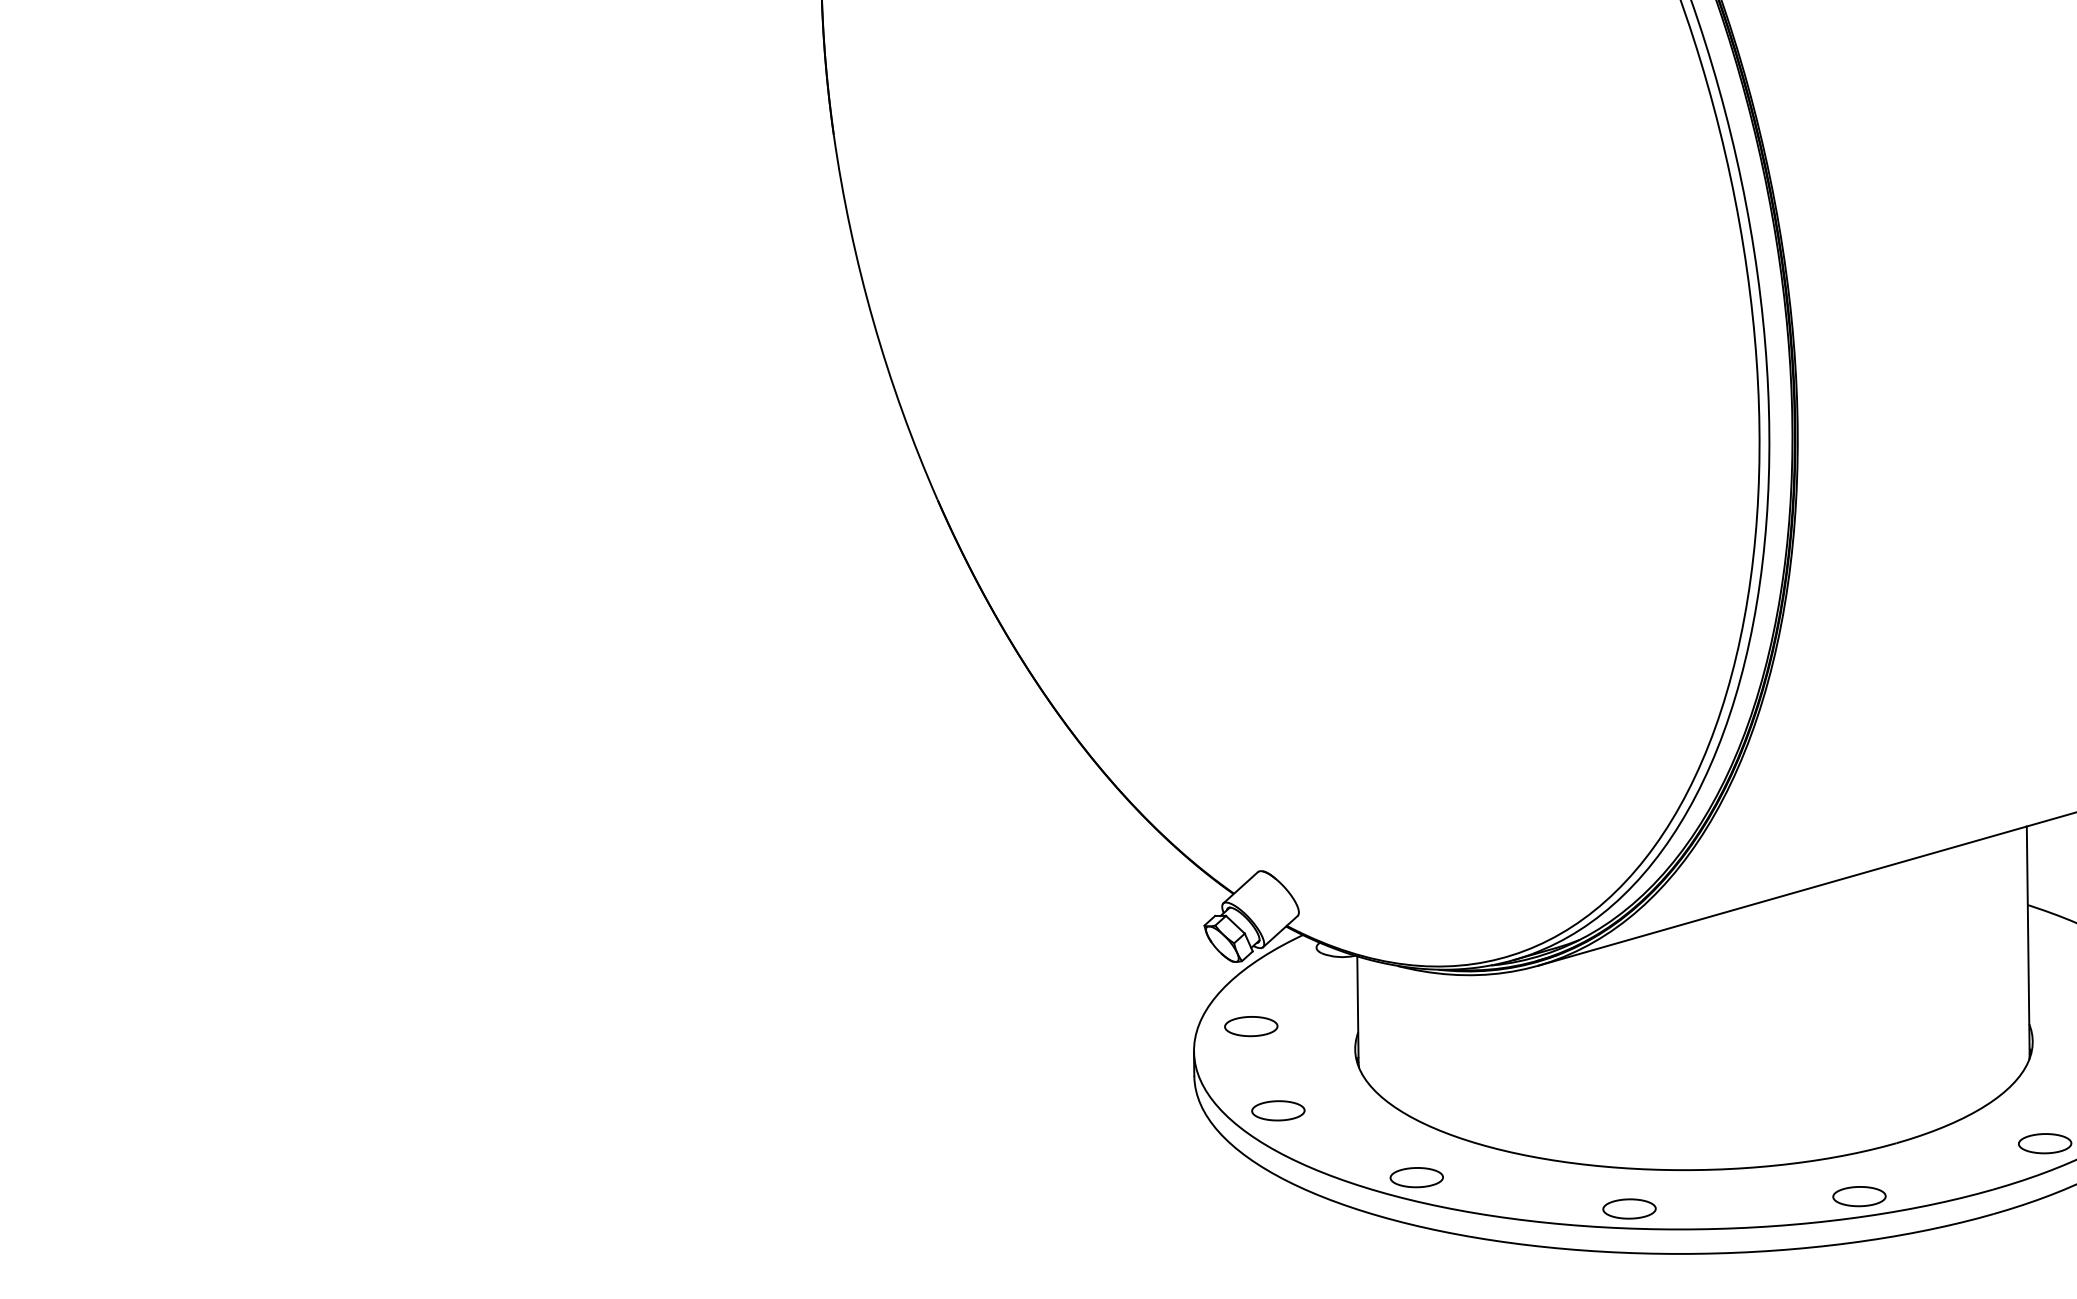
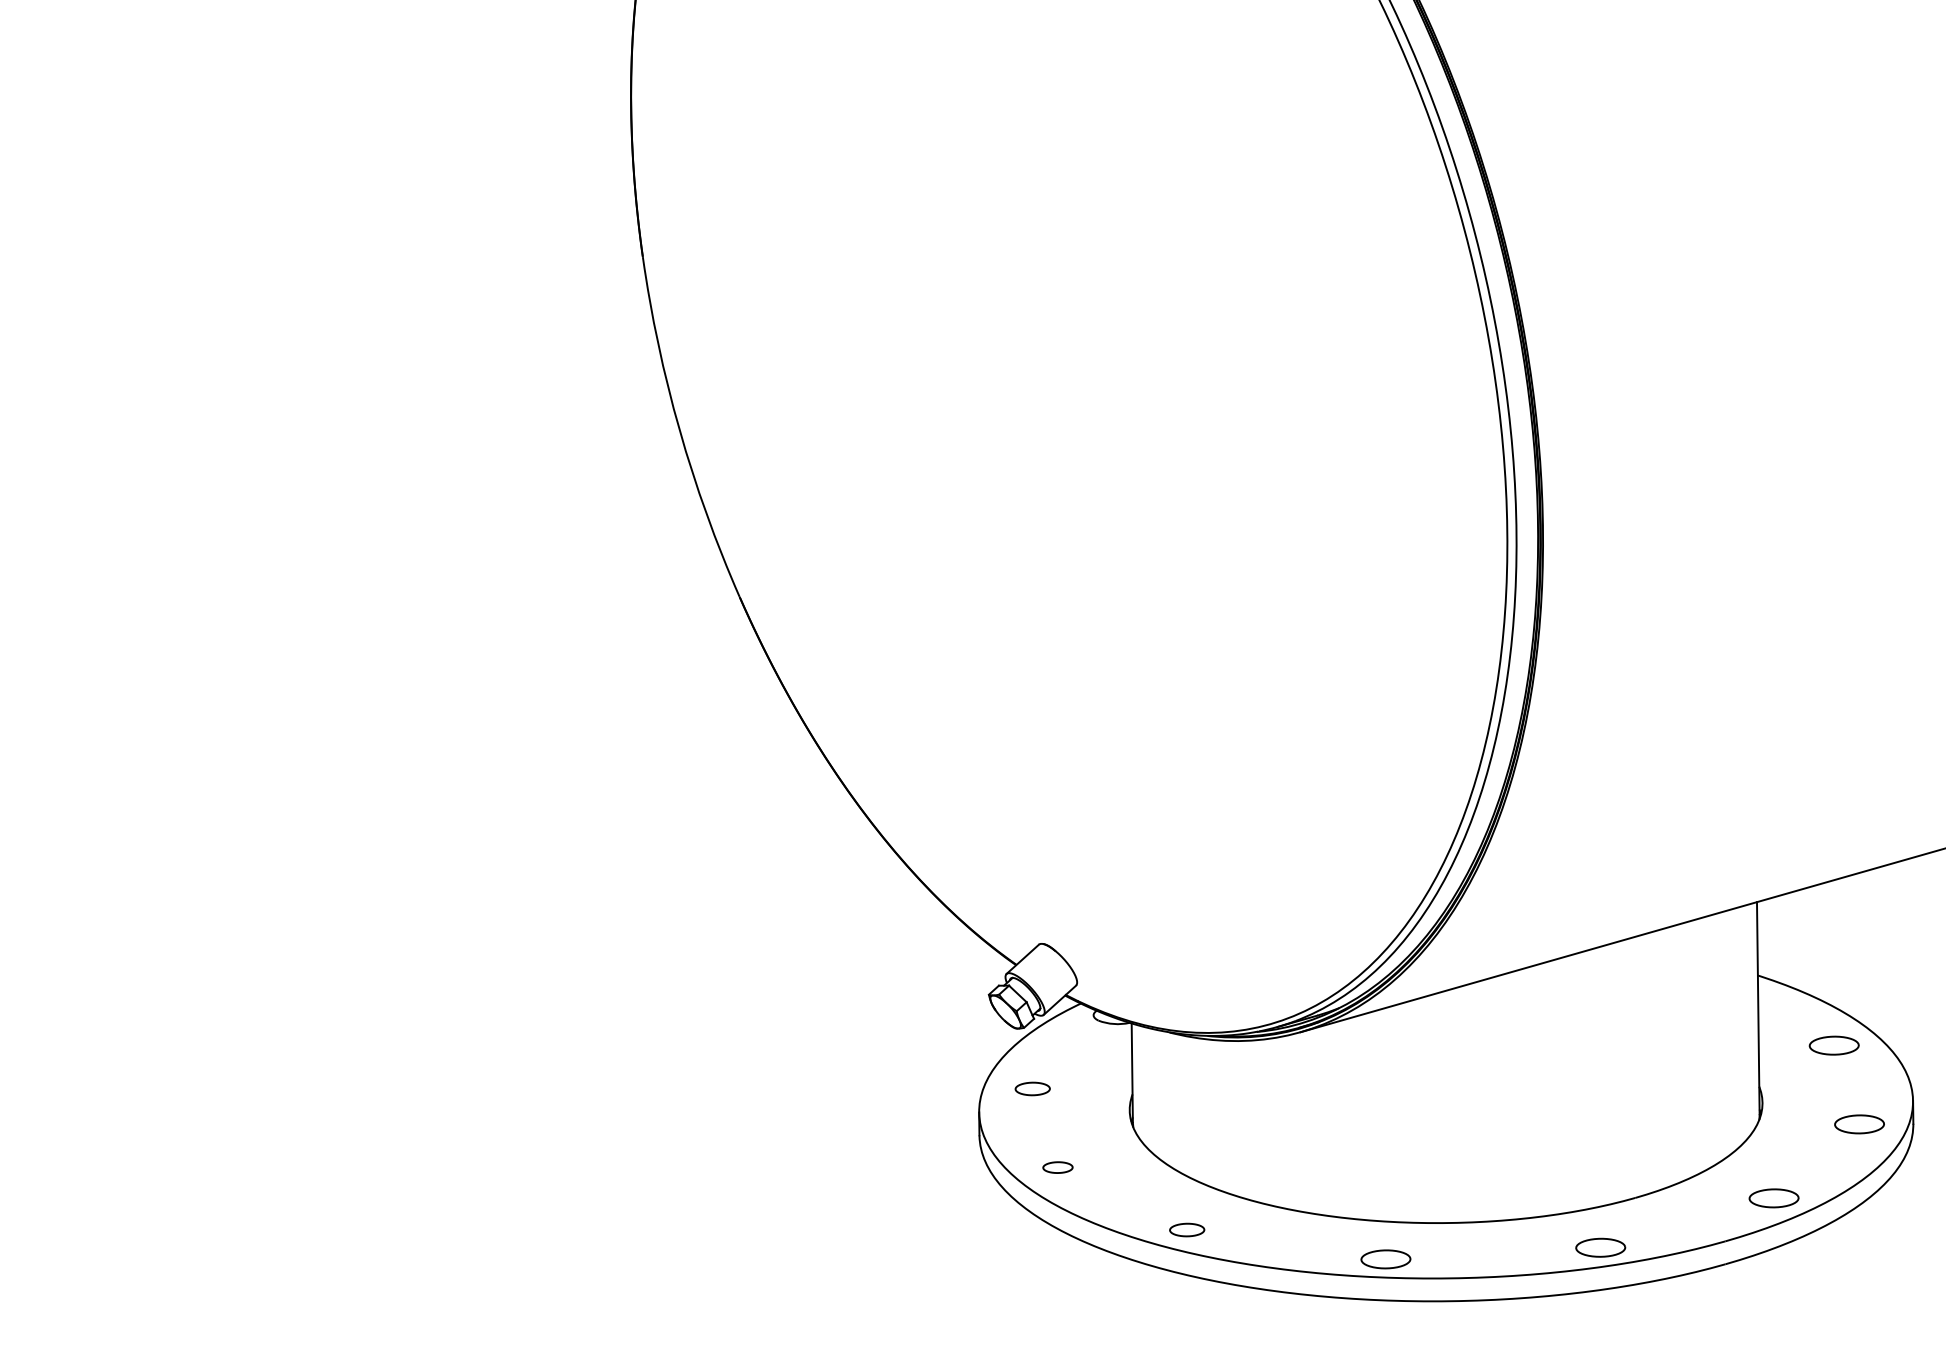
part: (1251, 1026) -> (1032, 1088), size x0.7
part: (1277, 1110) -> (1057, 1167), size x0.6
part: (1415, 1177) -> (1186, 1229), size x0.7

